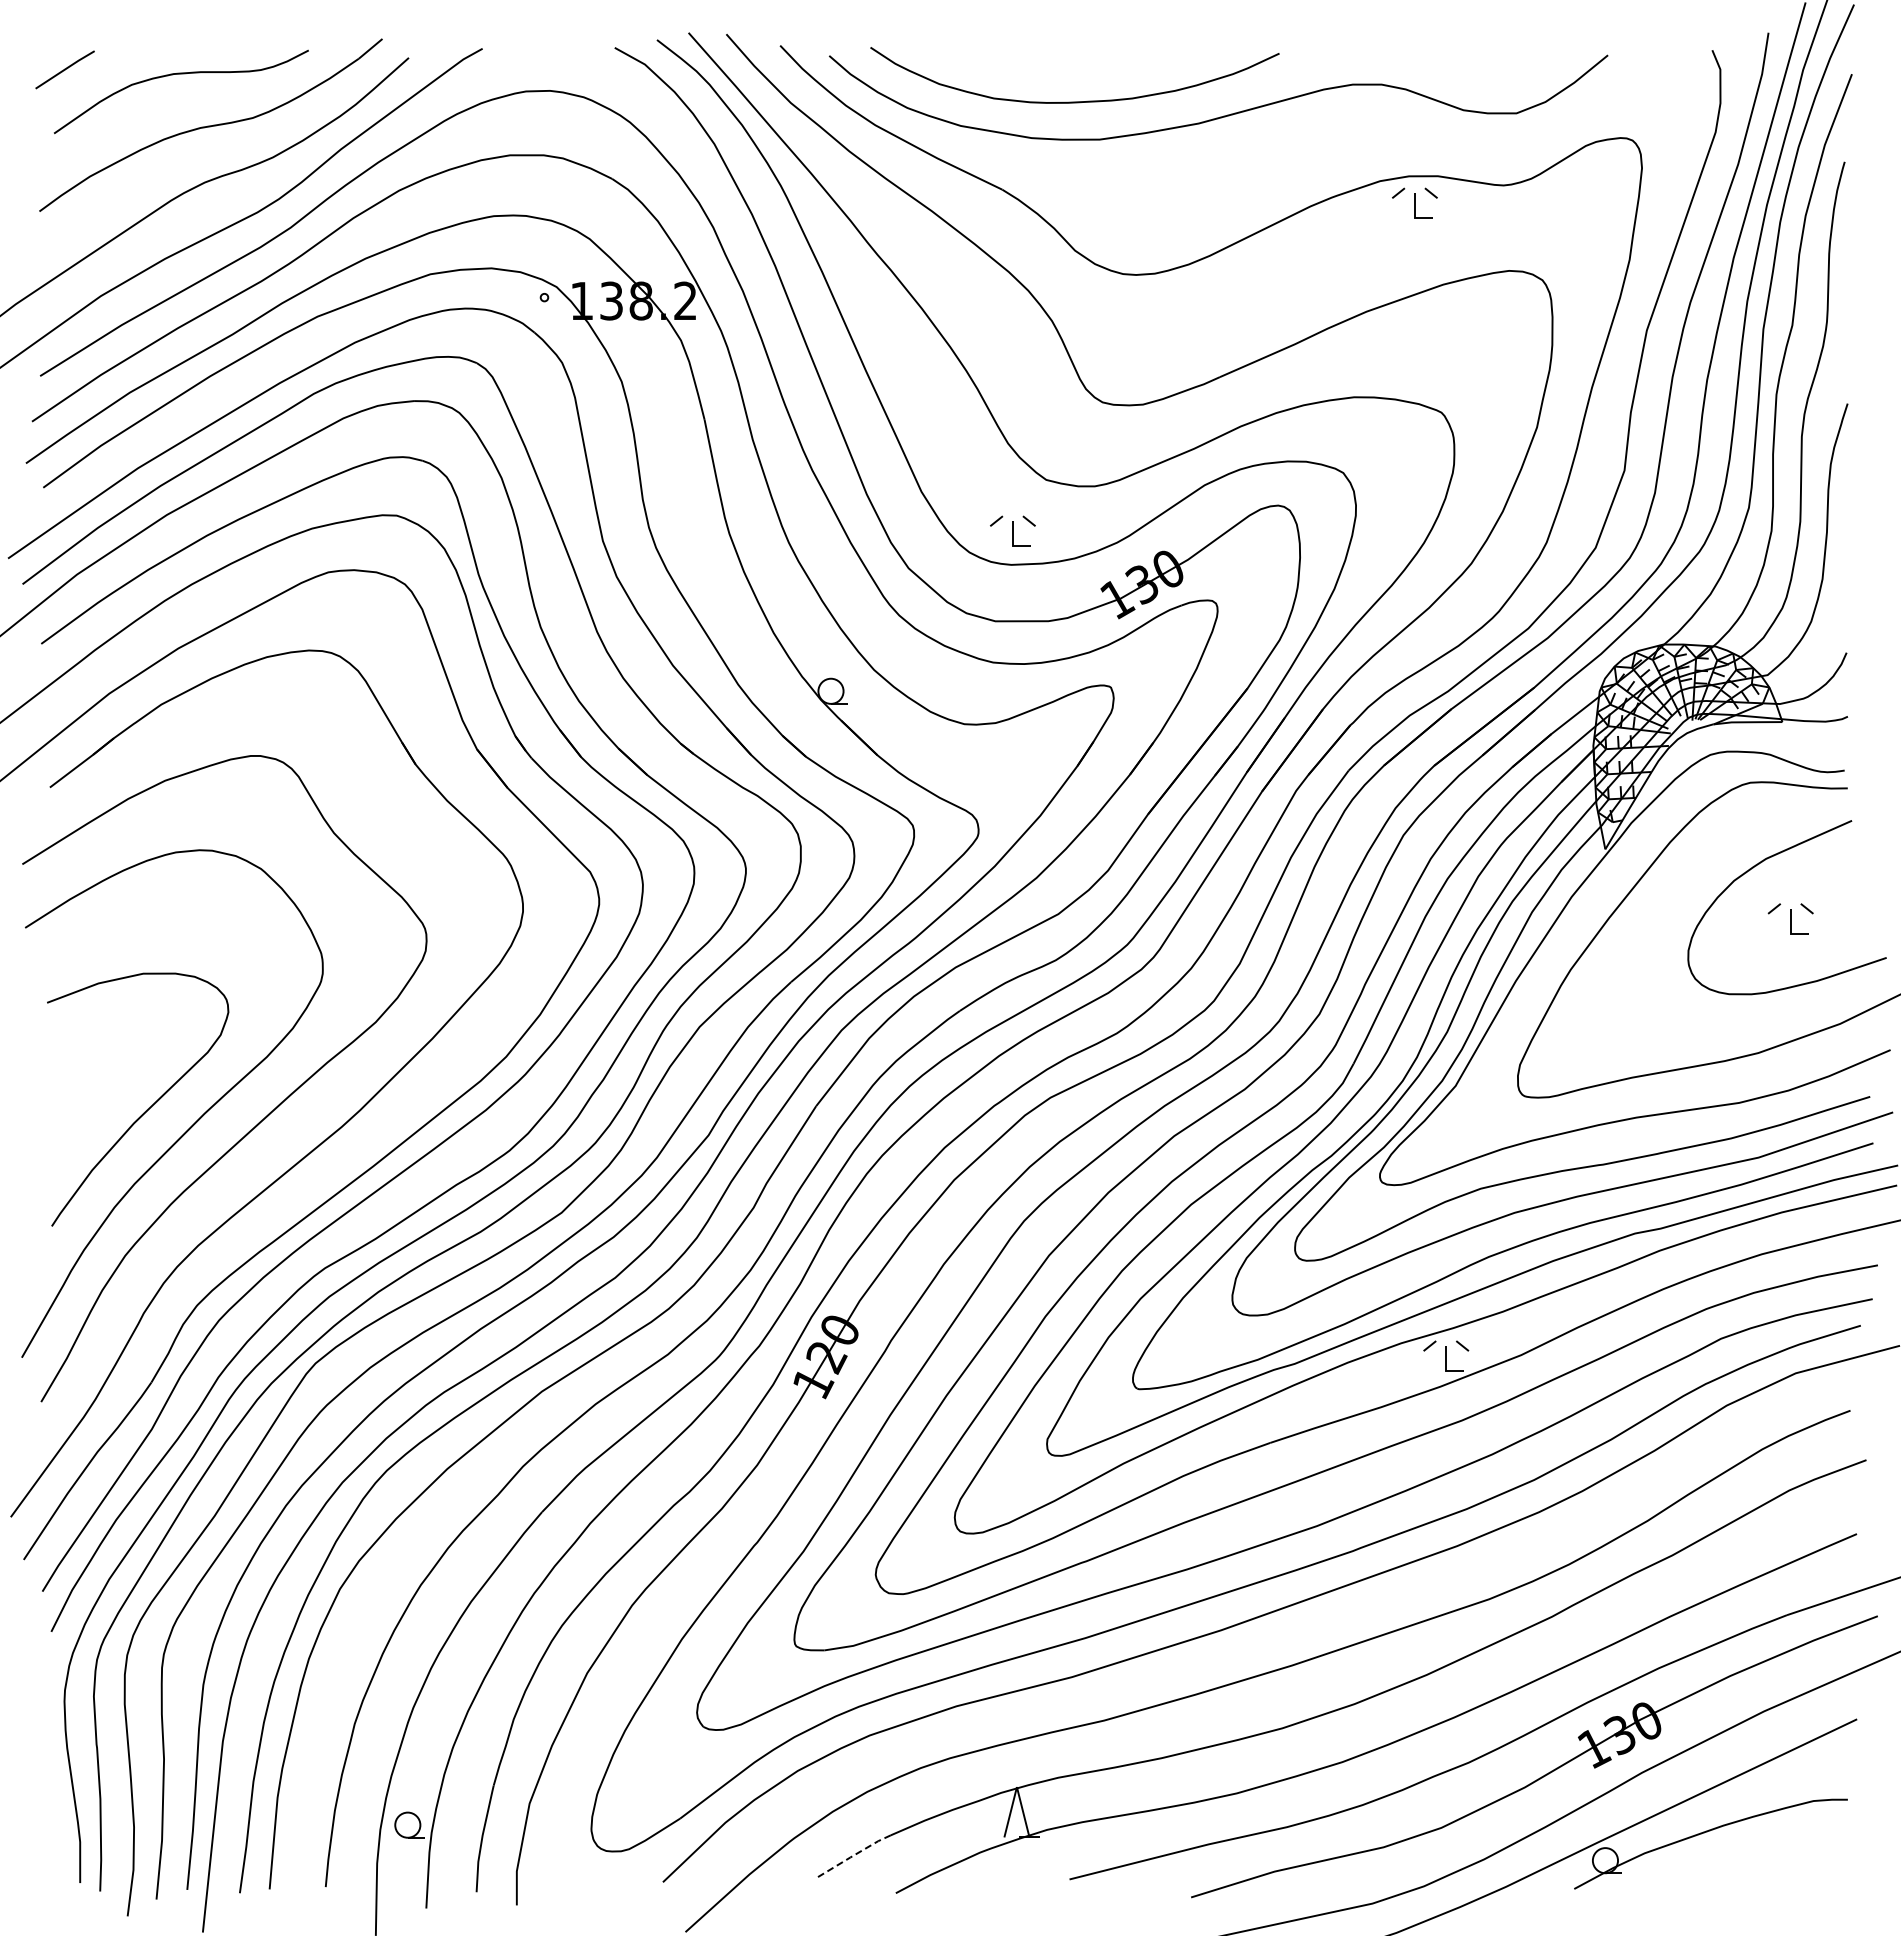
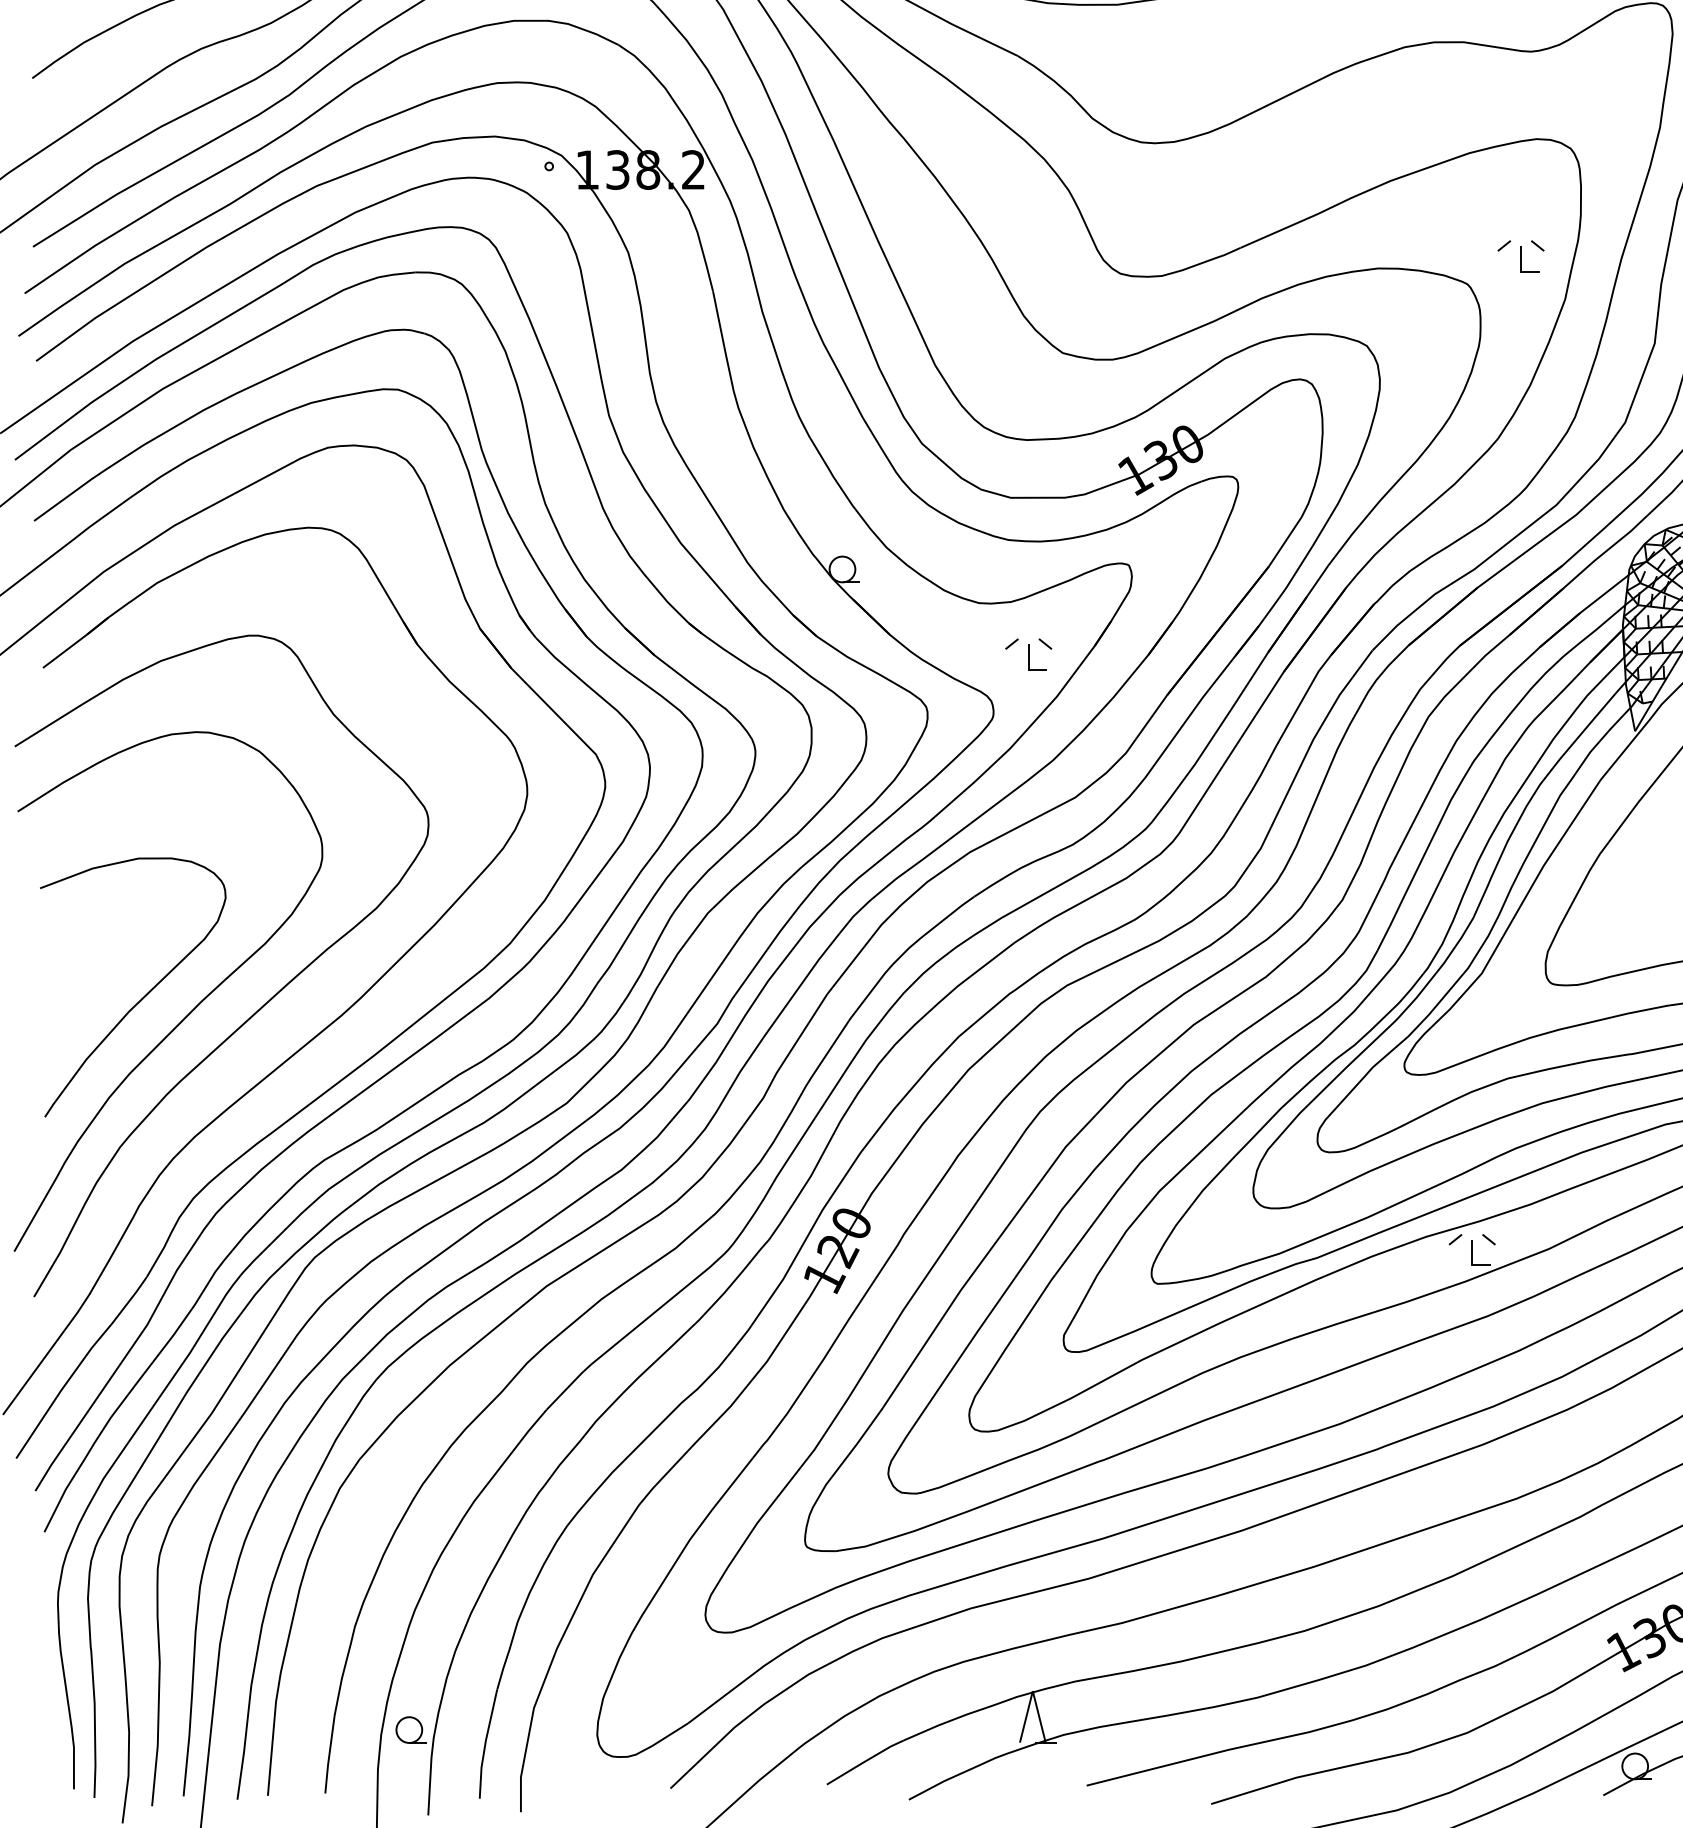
part: (1414, 202) -> (1520, 255), moved
part: (1012, 530) -> (1028, 653), moved
line: (852, 1856) -> (864, 1762), dashed -> solid

